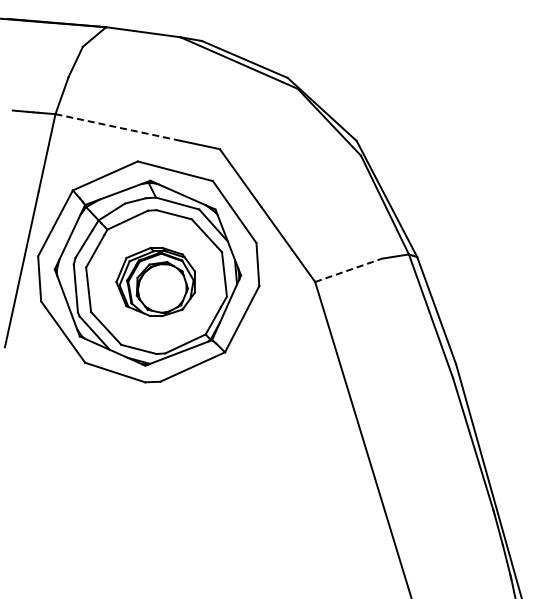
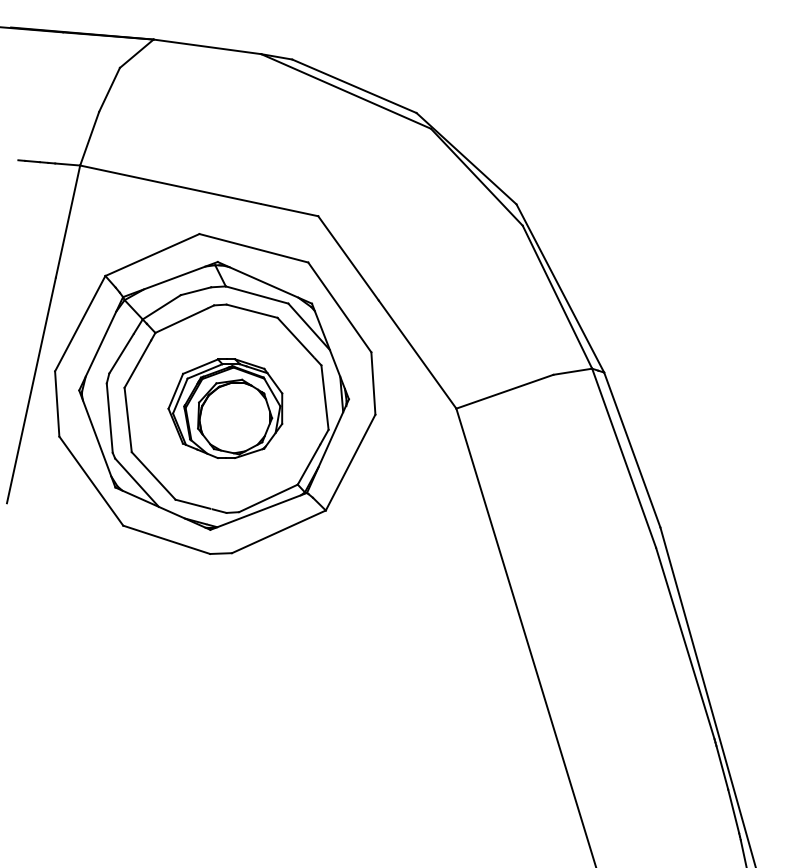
line: (117, 127) -> (170, 184), dashed -> solid
line: (349, 270) -> (506, 391), dashed -> solid

